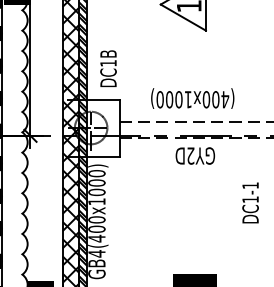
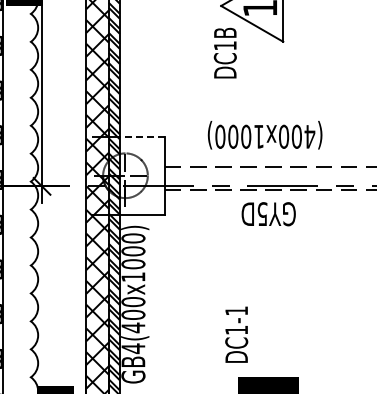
text: (107, 68) -> (224, 52), moved
line: (102, 99) -> (141, 136), solid -> dashed
text: (190, 156) -> (262, 214), GY2D -> GY5D
text: (250, 202) -> (236, 334), moved

